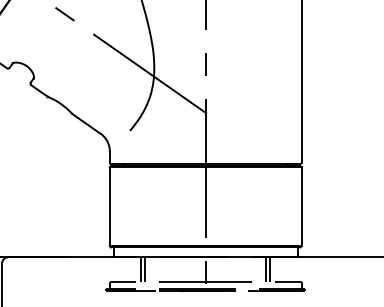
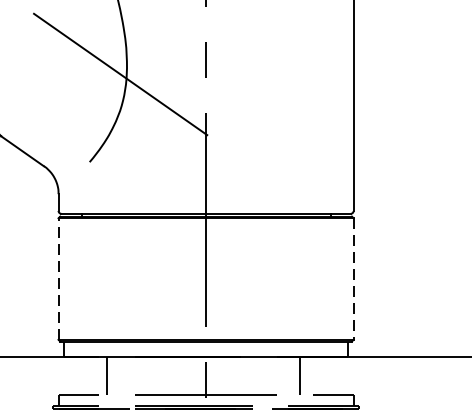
line: (109, 206) -> (58, 278), solid -> dashed
line: (301, 207) -> (353, 280), solid -> dashed
line: (144, 269) -> (111, 375), removed
line: (270, 269) -> (305, 375), removed

